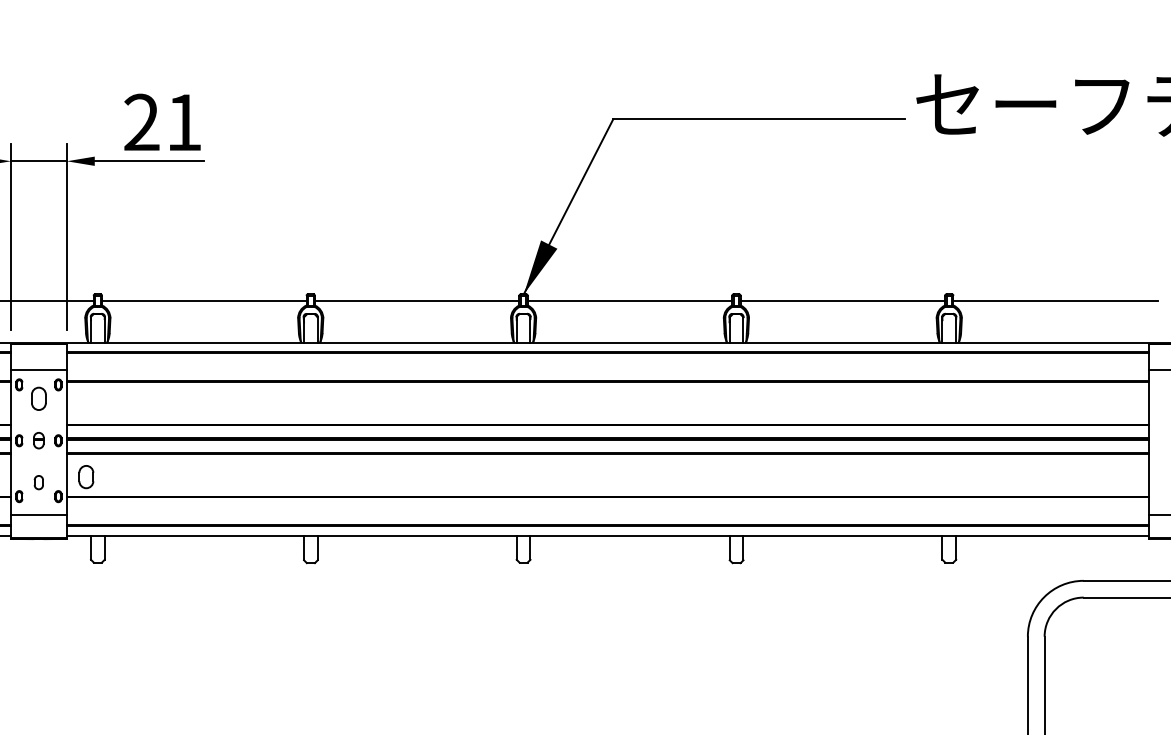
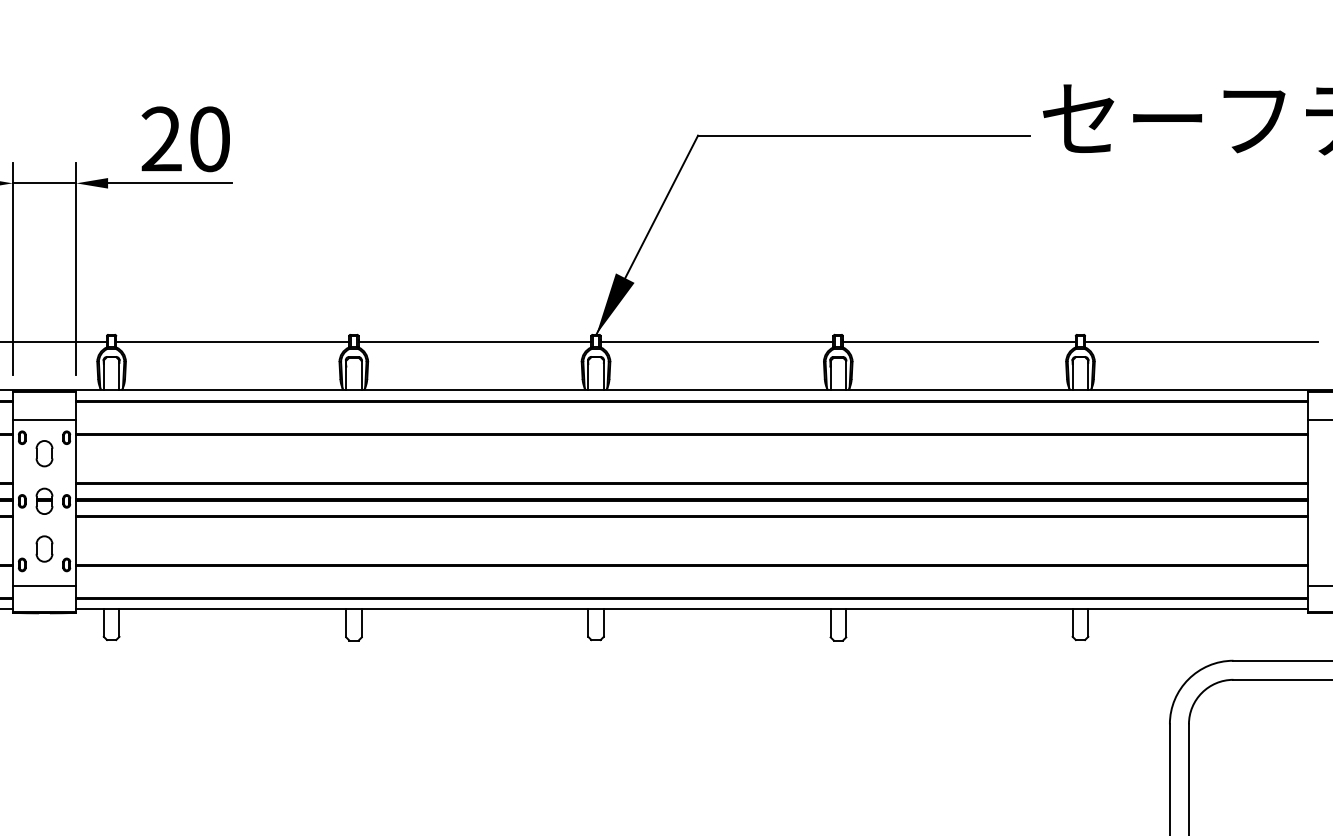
text: (183, 122) -> (209, 139), 21 -> 20
part: (38, 440) -> (44, 500), size x1.43
part: (86, 476) -> (98, 542), removed
part: (38, 482) -> (44, 548), size x1.67

